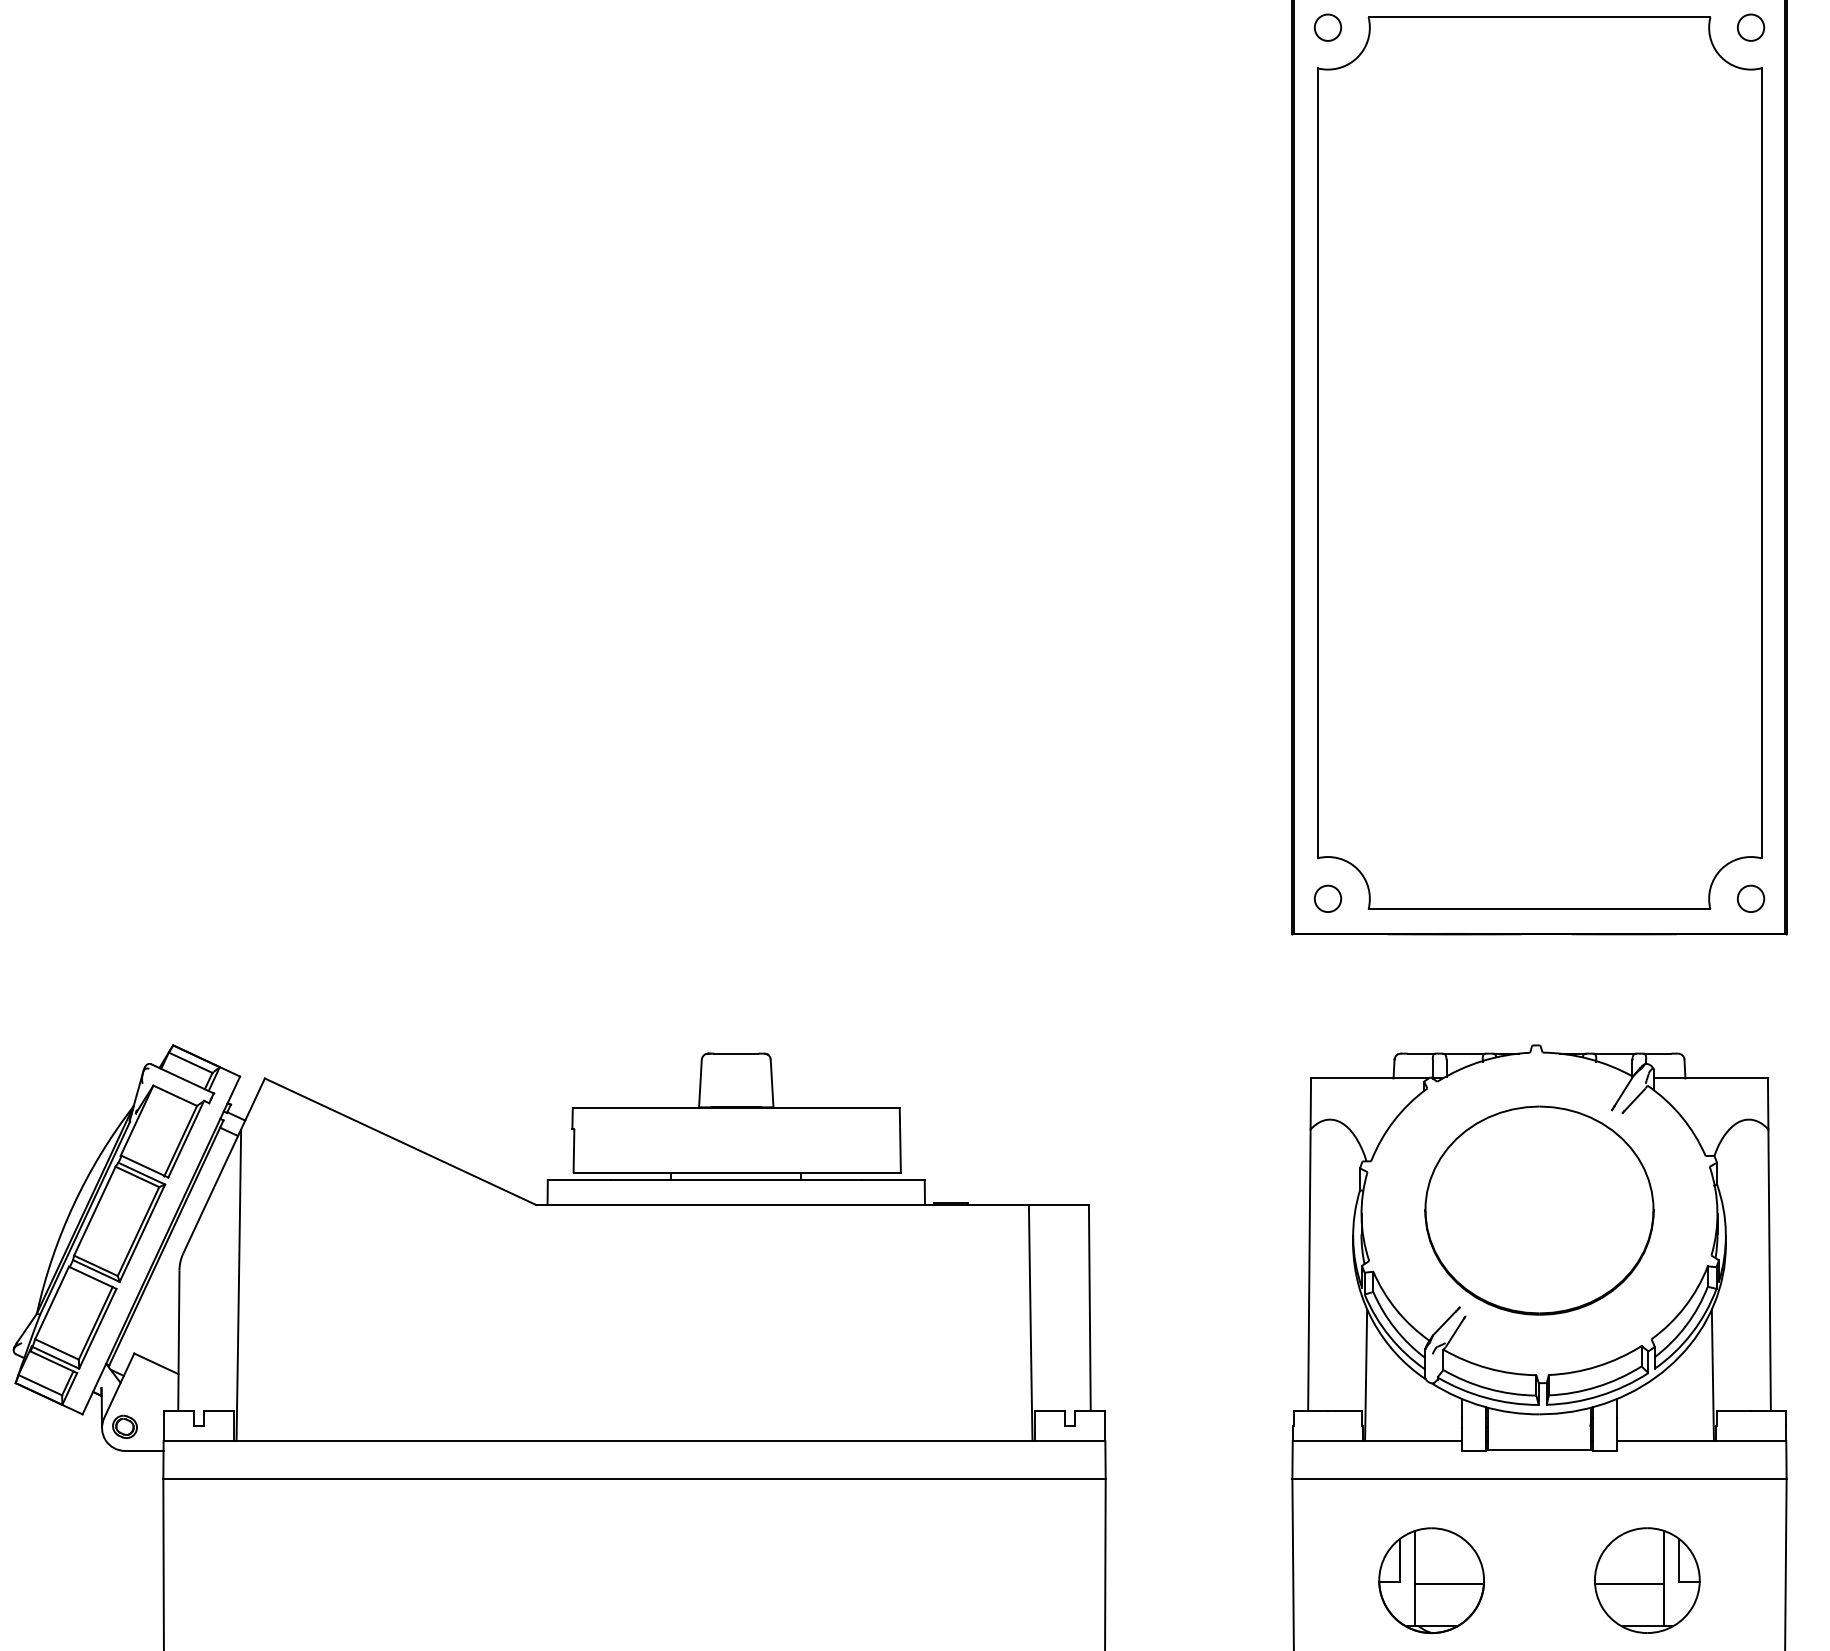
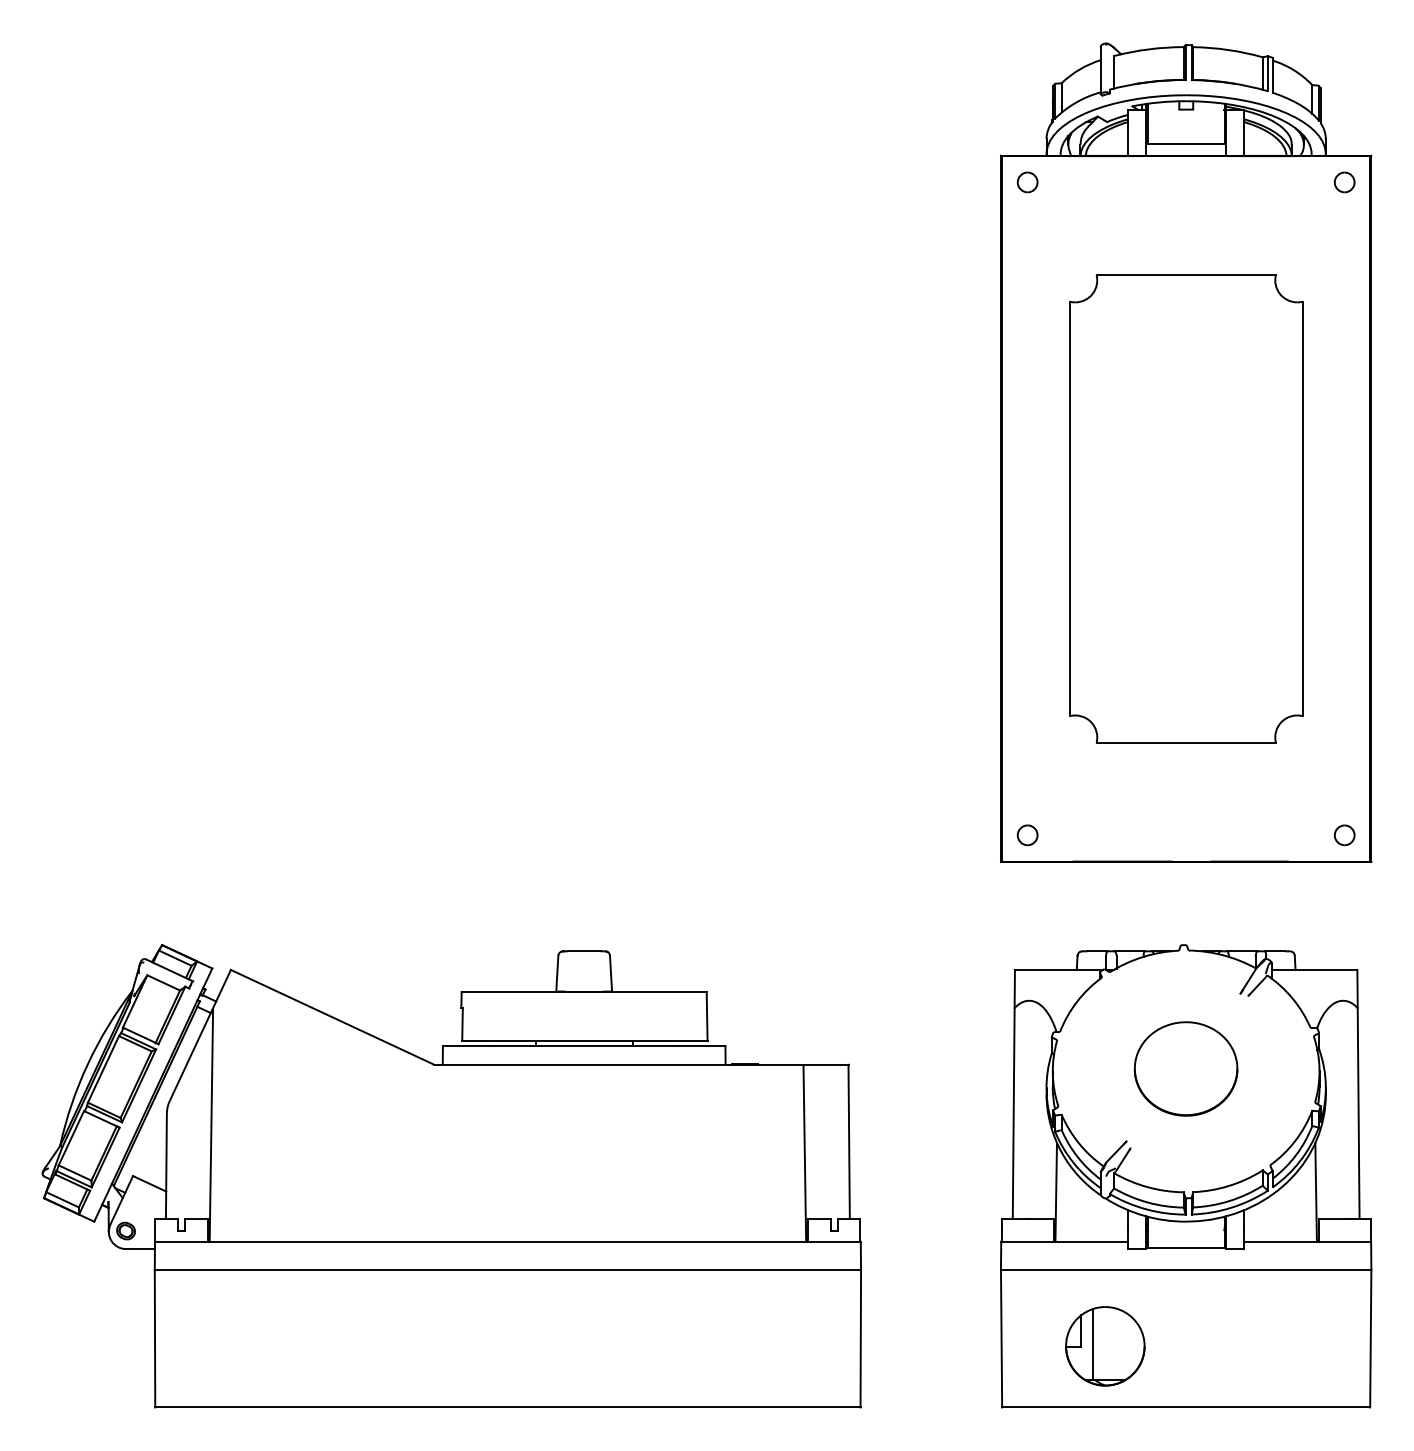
part: (1539, 462) -> (1186, 508), size x0.7
part: (1538, 1209) -> (1185, 1068), size x0.6
part: (1646, 1580) -> (1266, 1346), removed
line: (1449, 1583) -> (1118, 1348), removed

